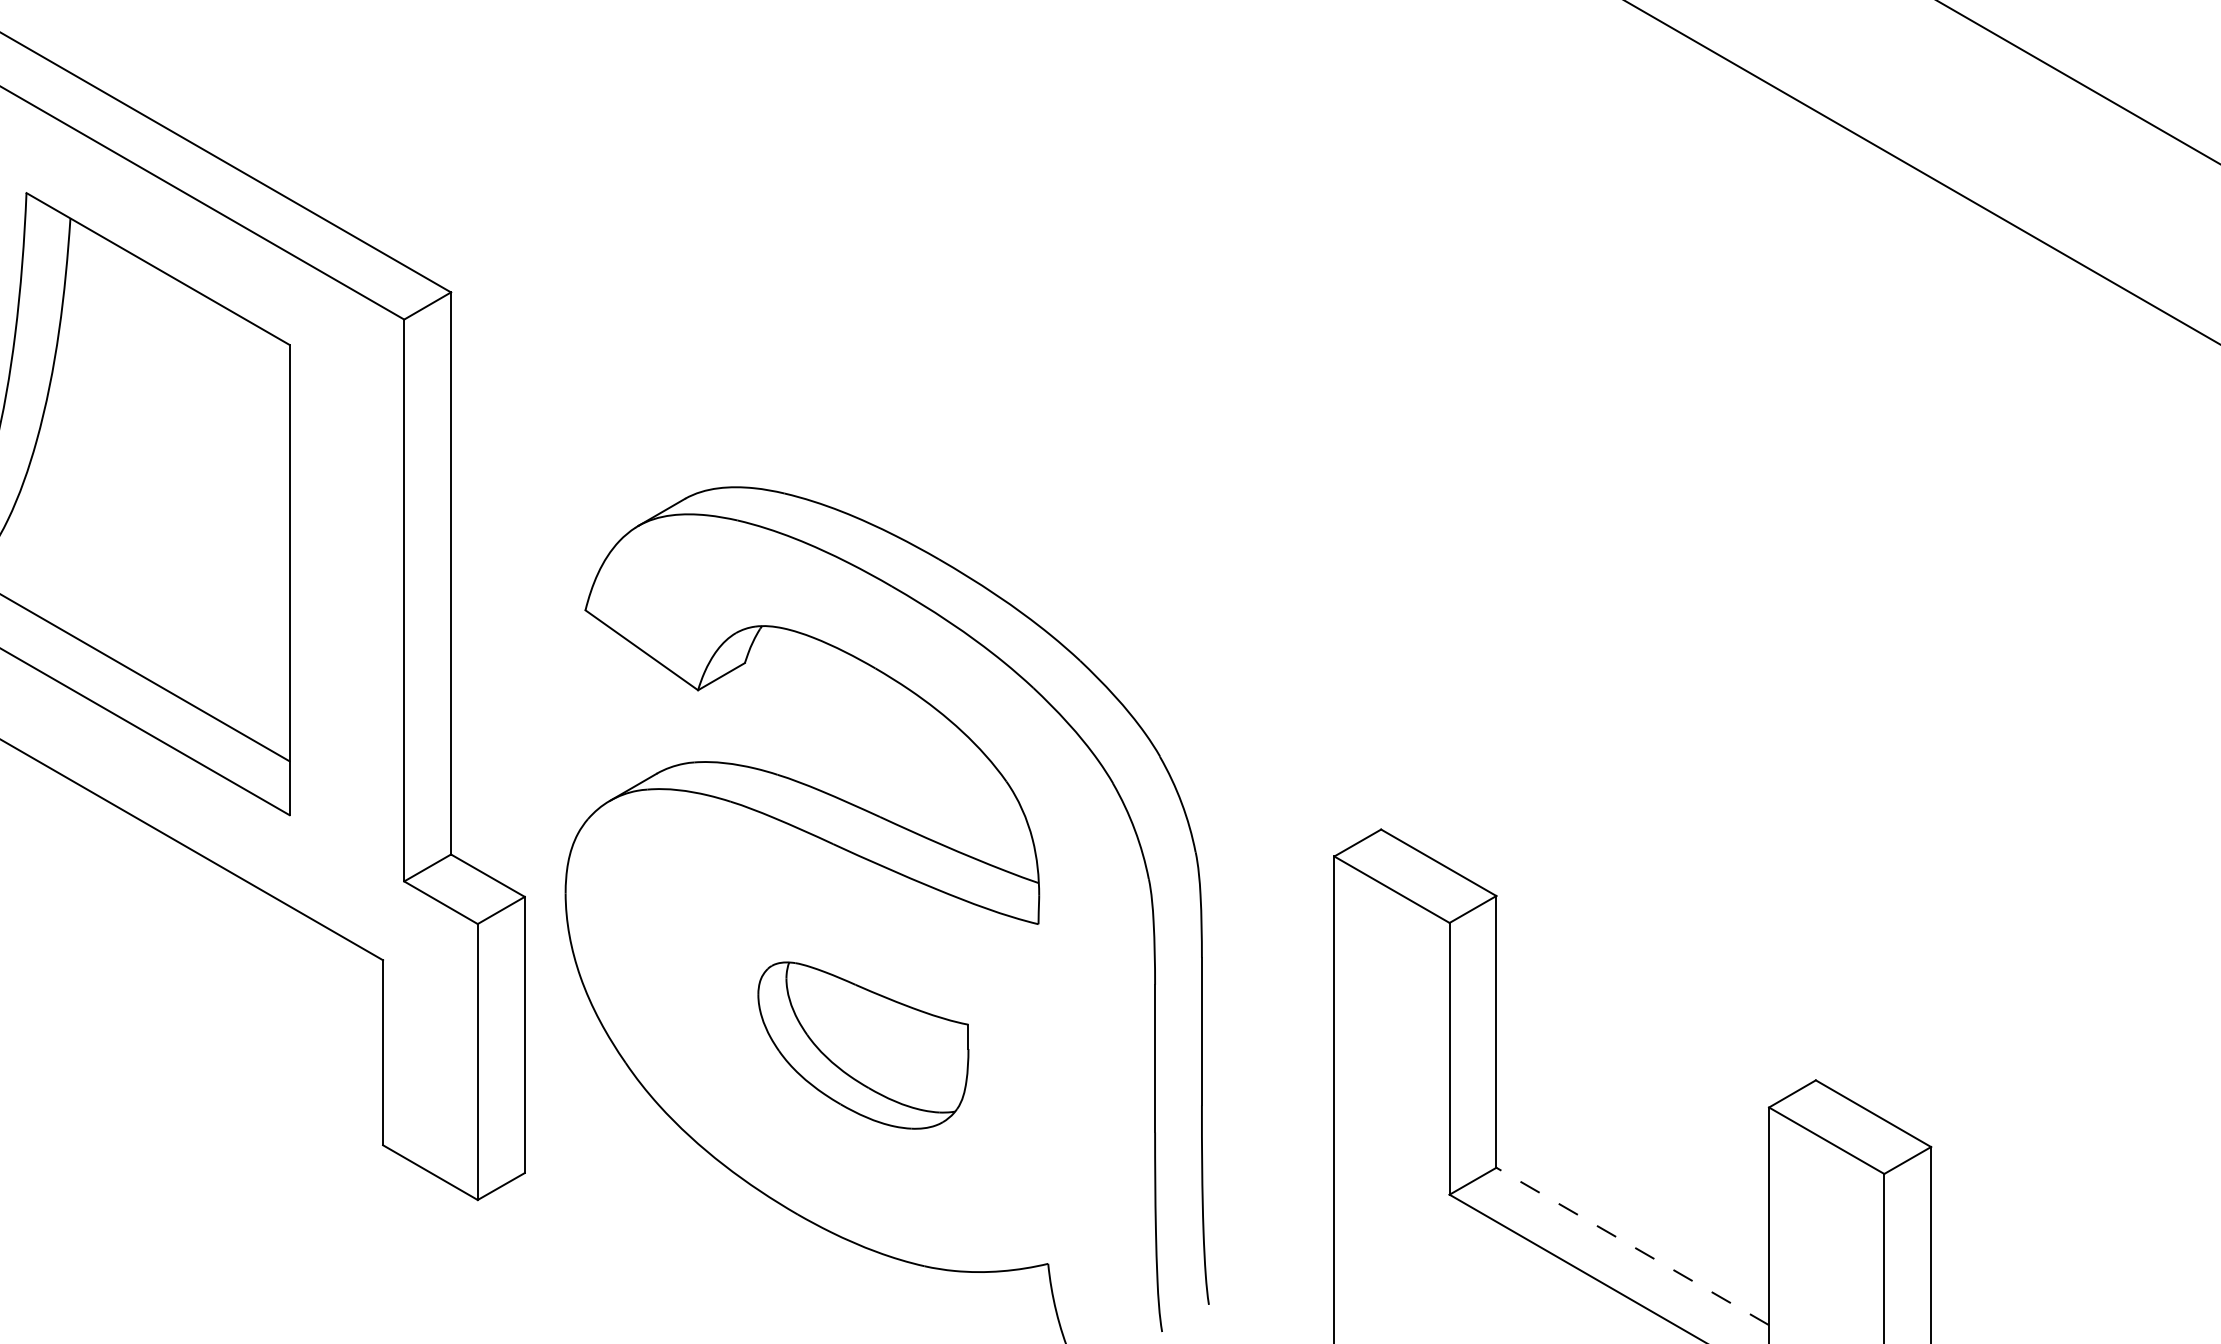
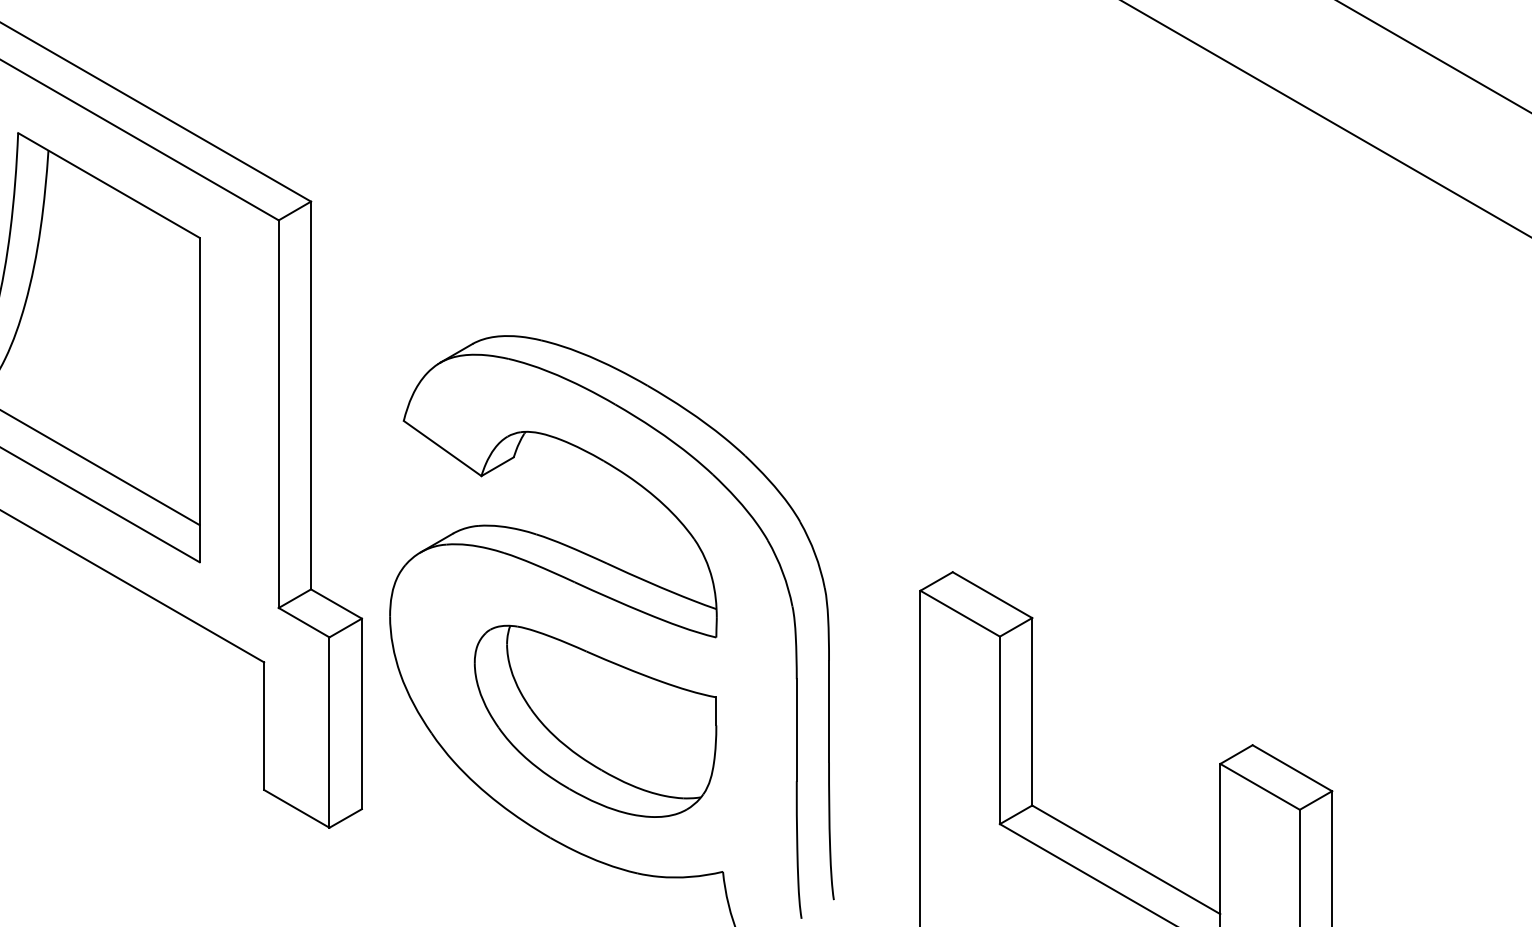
part: (863, 1044) -> (595, 720), size x1.67
line: (1633, 1246) -> (1126, 859), dashed -> solid

